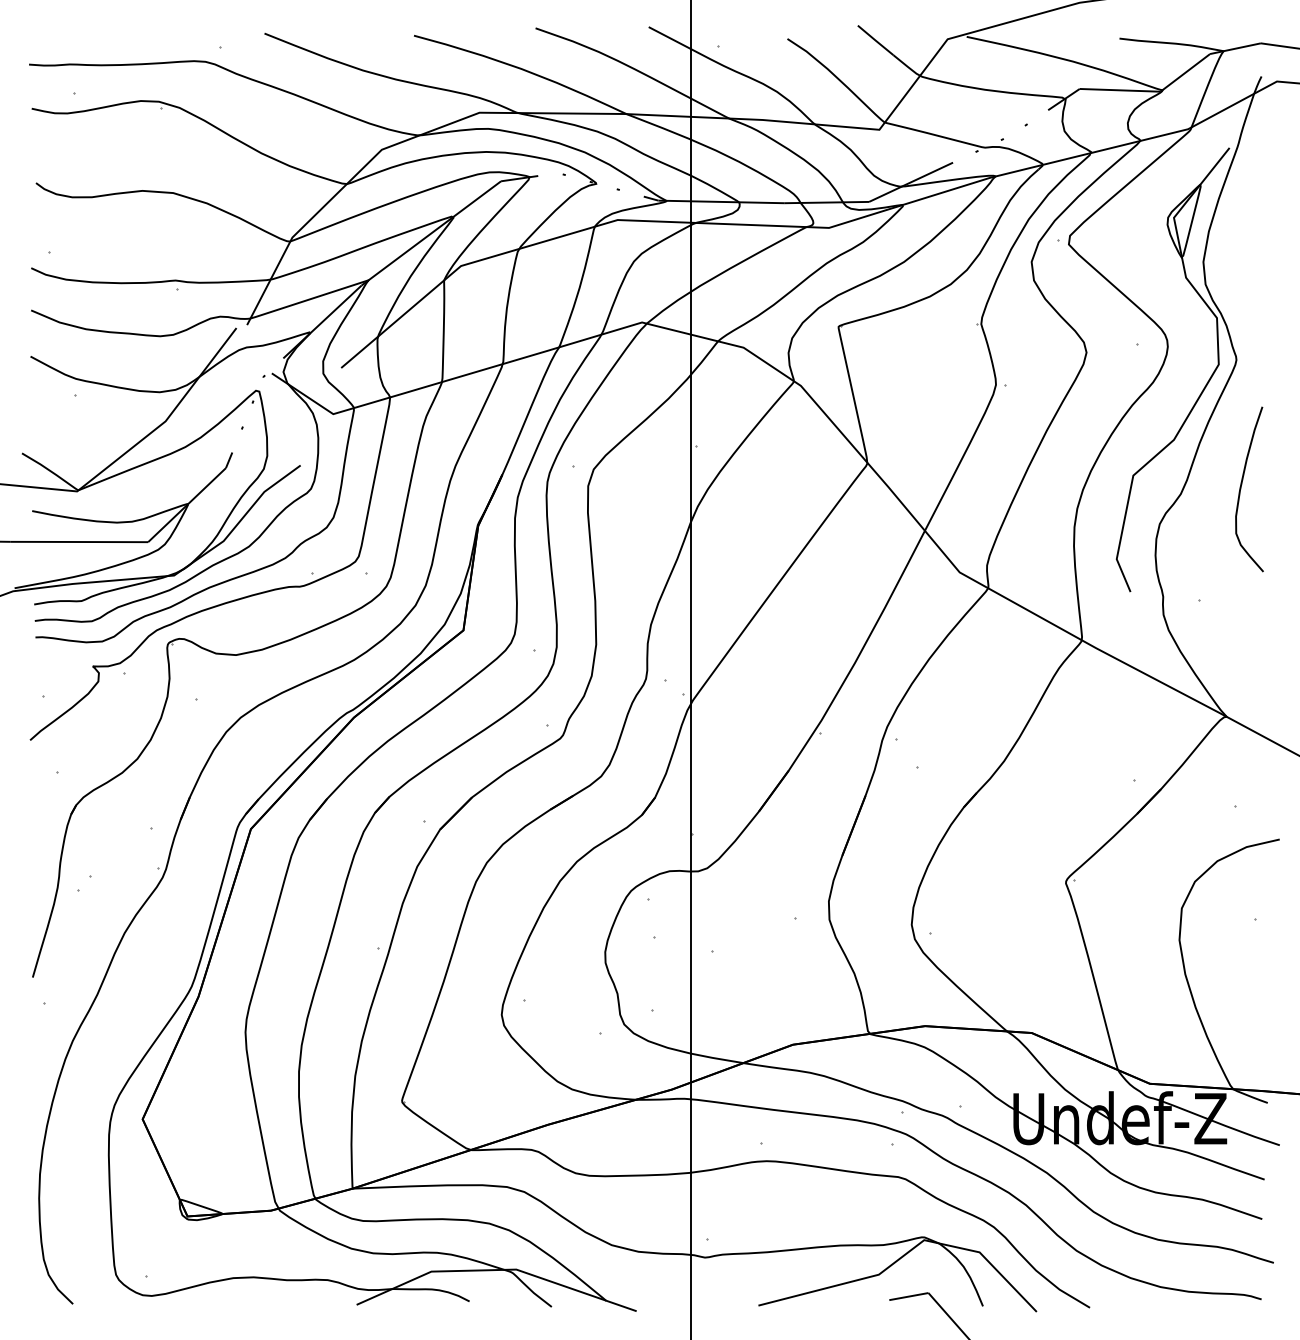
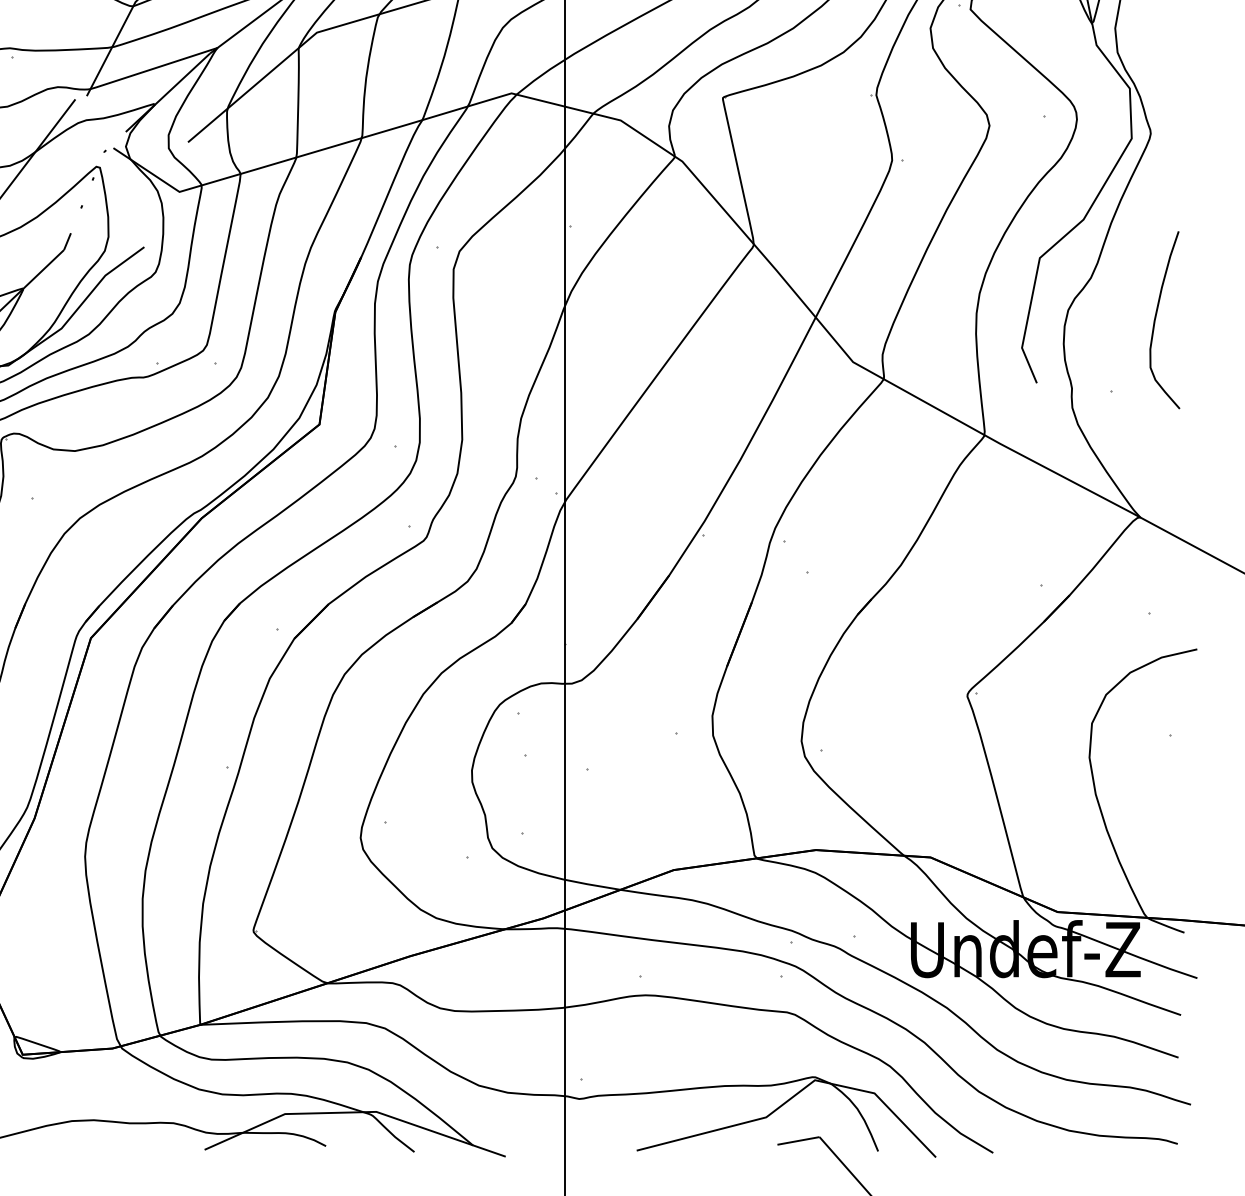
curve: (1241, 489) -> (1156, 320), moved

